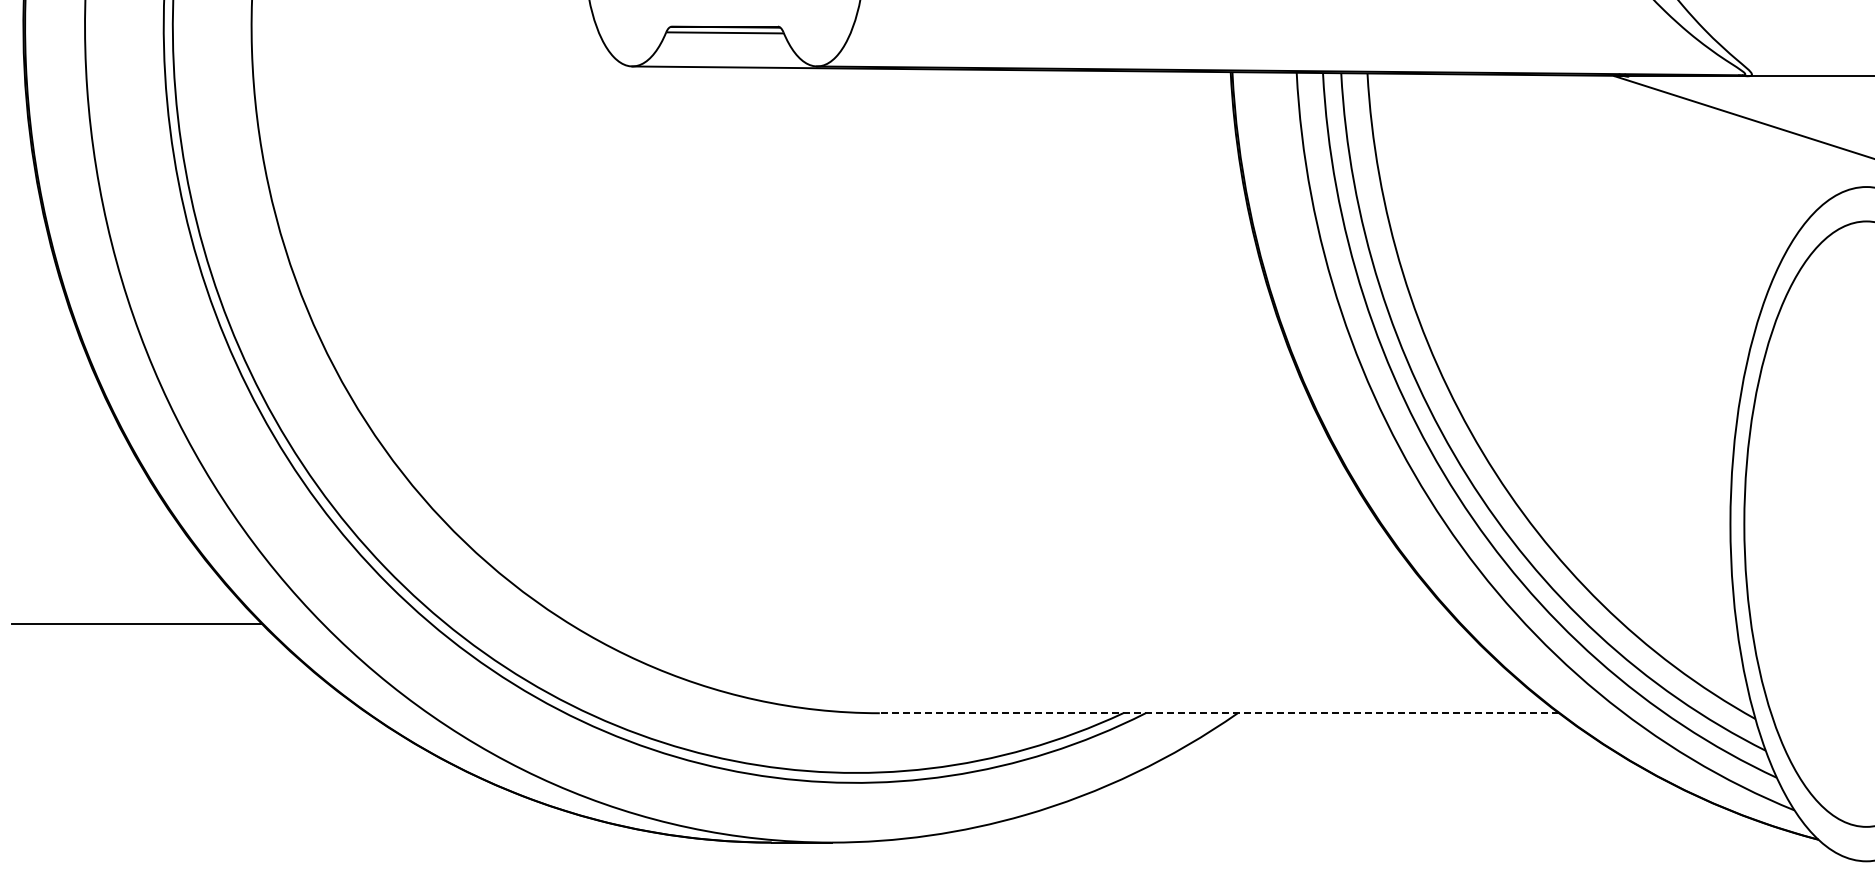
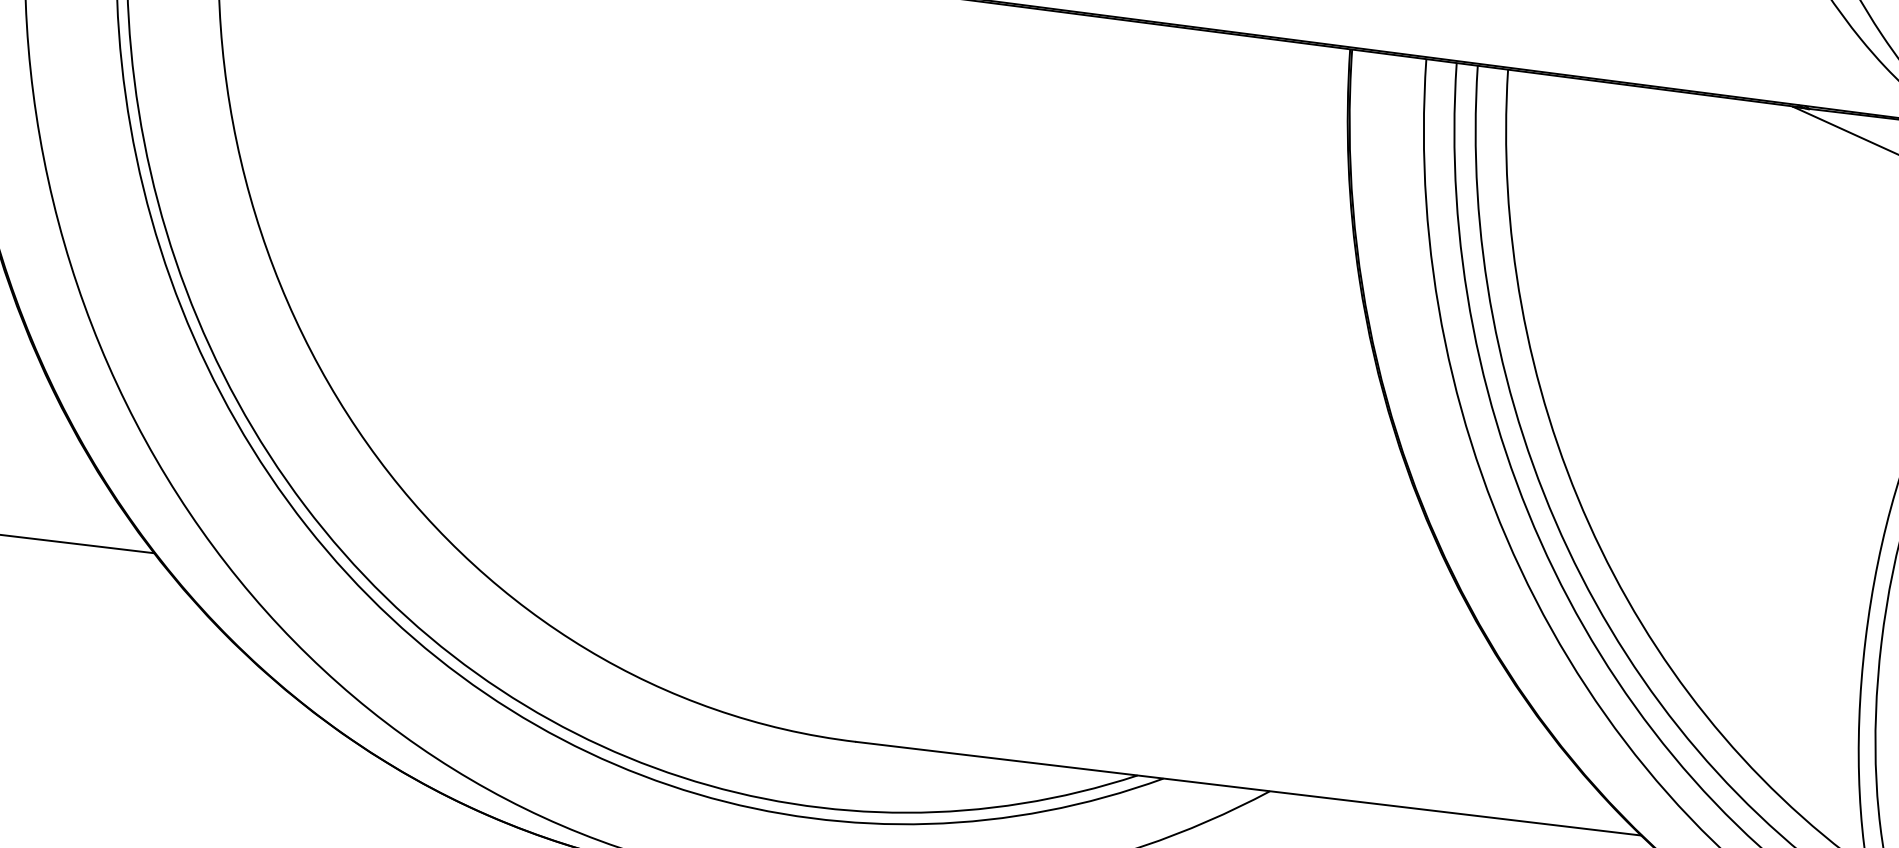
line: (1219, 713) -> (1248, 789), dashed -> solid

